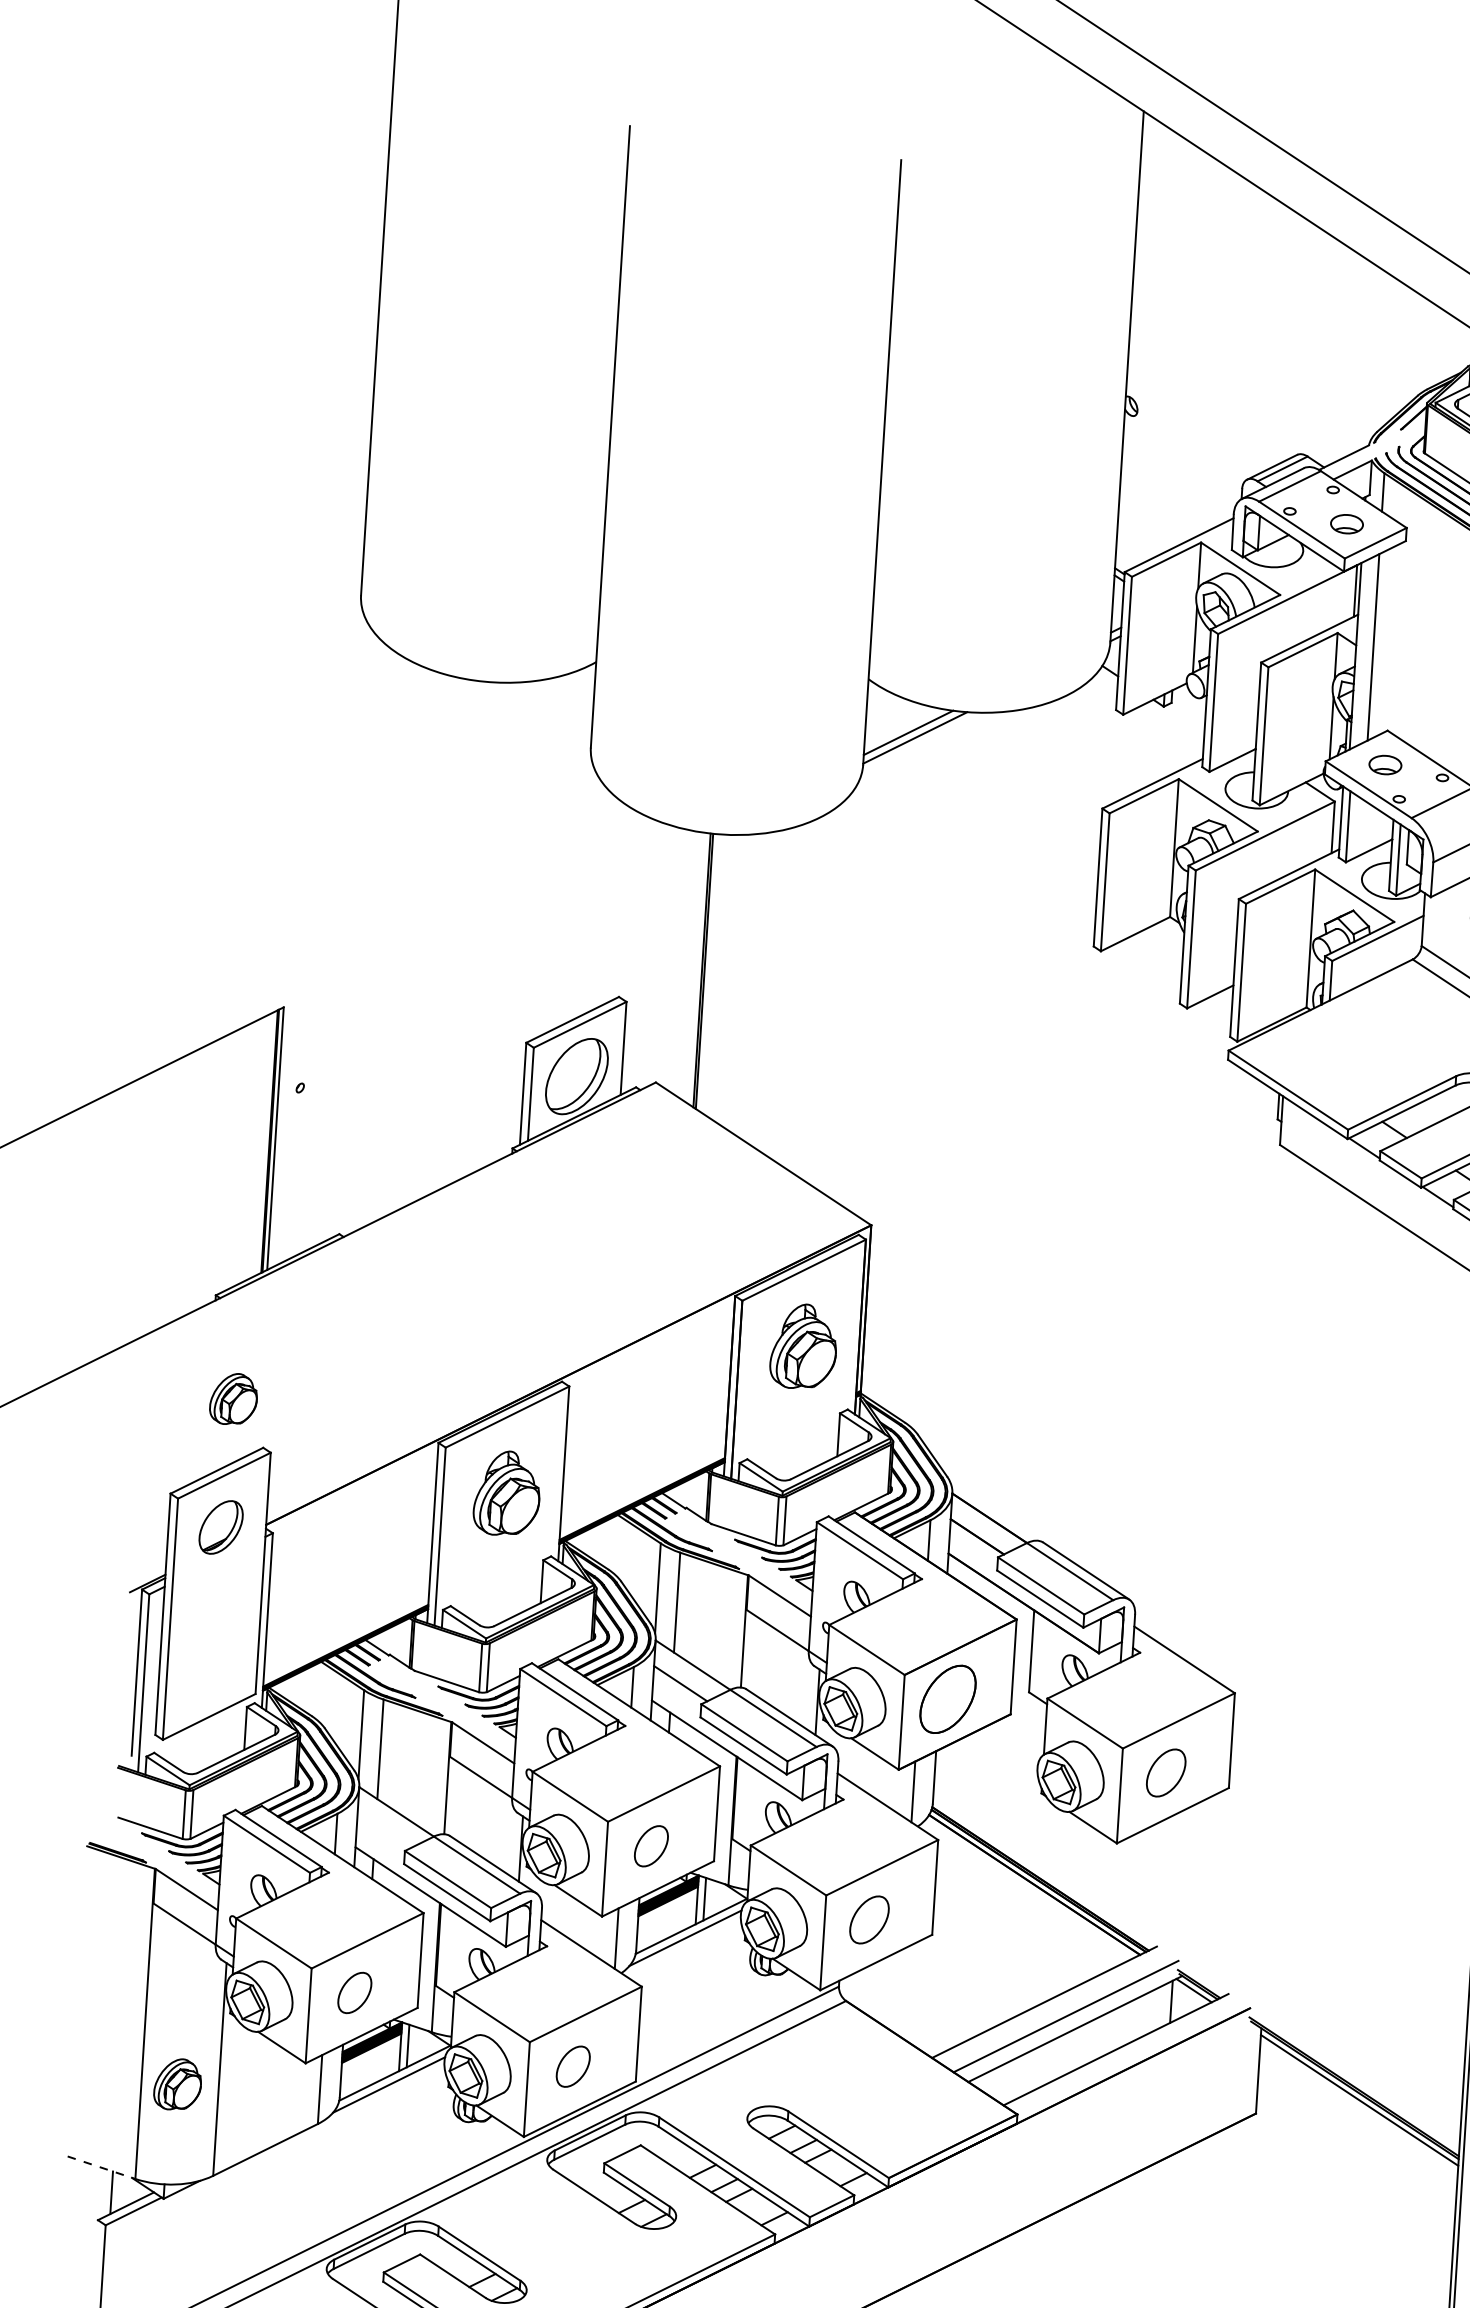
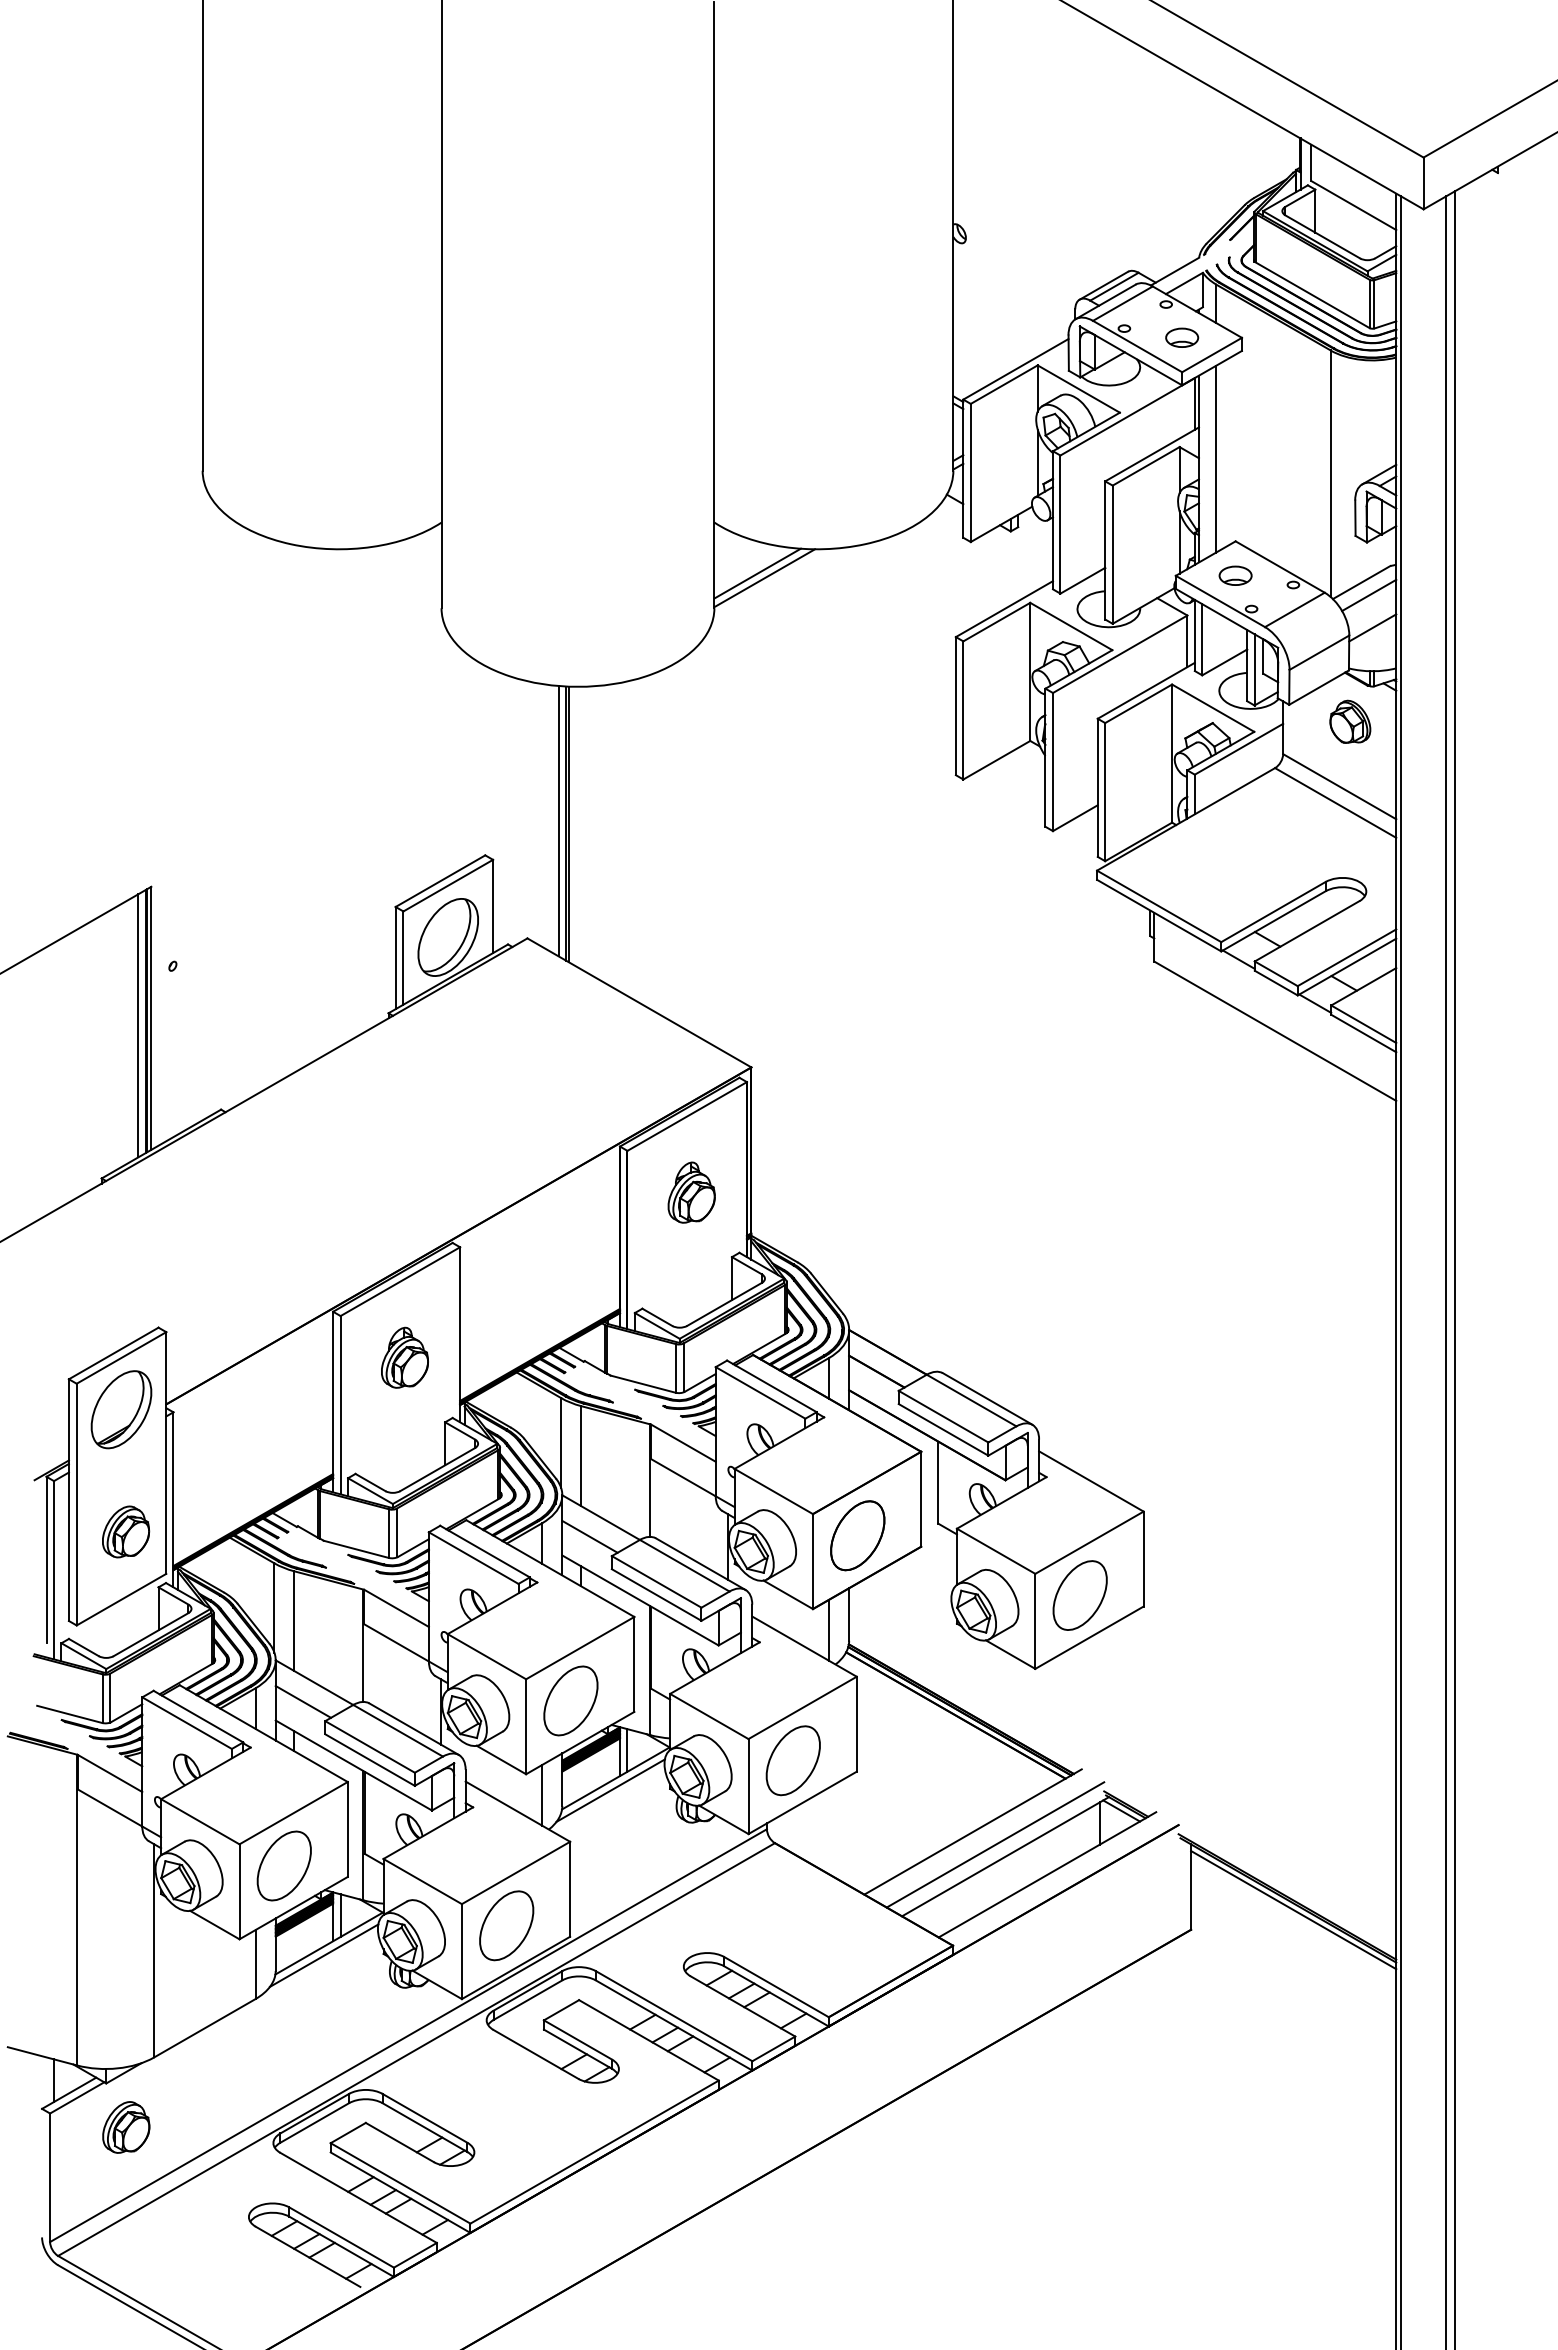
line: (694, 967) -> (558, 821), added
line: (262, 1144) -> (138, 1025), added
part: (803, 1346) -> (691, 1192), size x0.71
part: (234, 1398) -> (126, 1531), moved
part: (506, 1493) -> (404, 1357), size x0.71
part: (221, 1527) -> (121, 1409), size x1.43
part: (1165, 1772) -> (1079, 1595), size x1.43
line: (384, 1830) -> (303, 1701), added
part: (650, 1845) -> (570, 1700), size x1.67
part: (868, 1919) -> (792, 1760), size x1.43
part: (354, 1992) -> (283, 1865), size x1.67
part: (572, 2066) -> (506, 1925), size x1.67
part: (178, 2084) -> (126, 2127), moved
line: (101, 2167) -> (42, 2056), dashed -> solid

